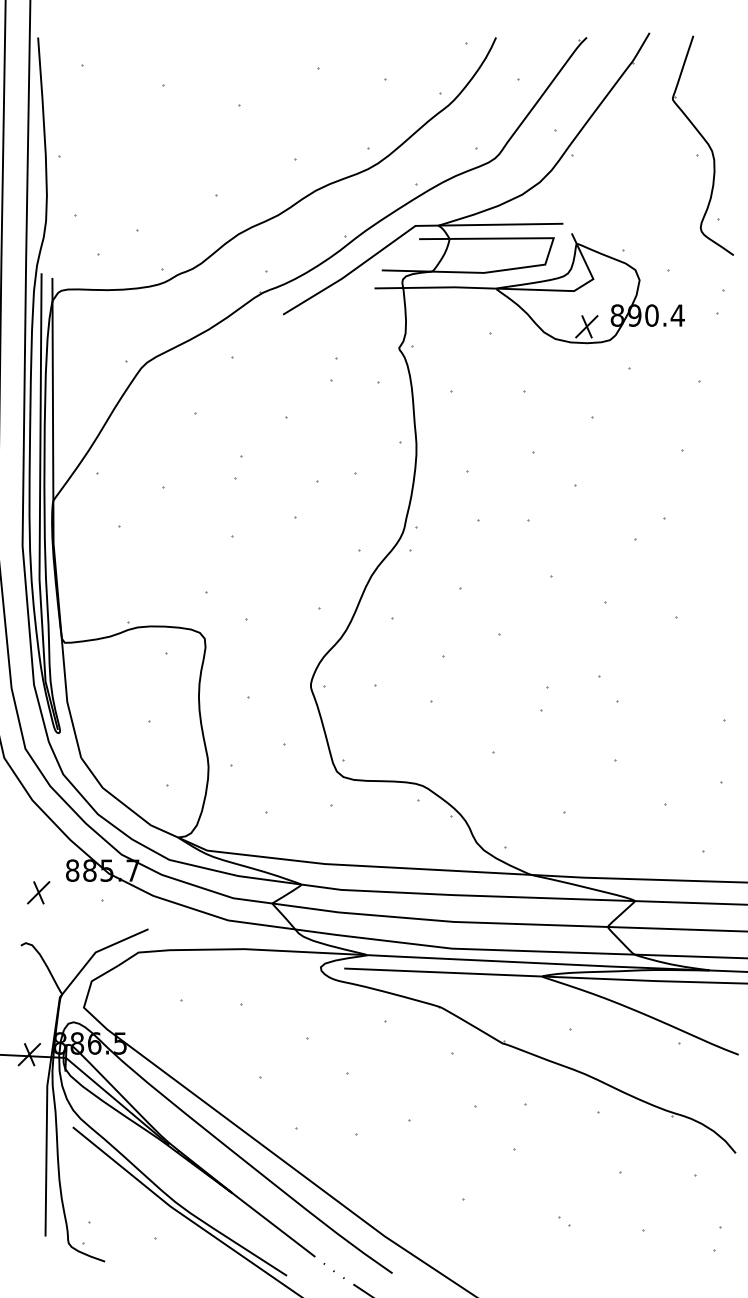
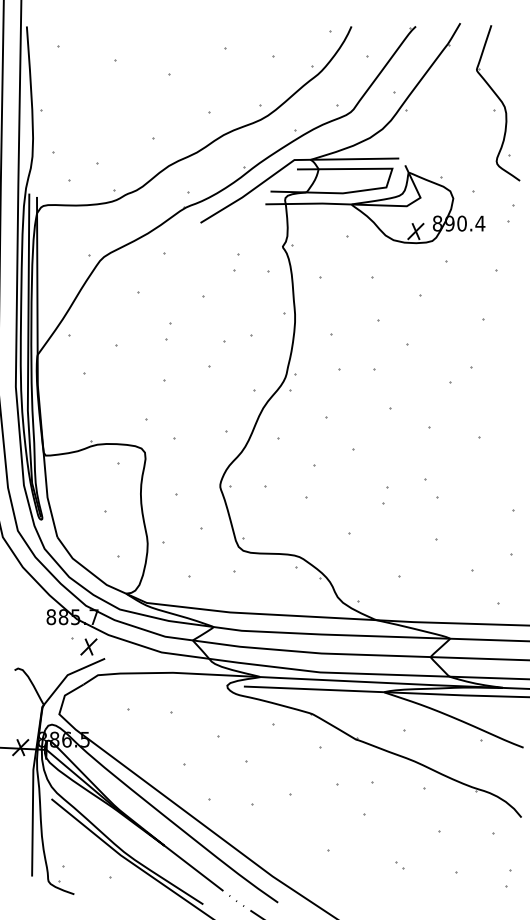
part: (38, 892) -> (88, 646), moved

